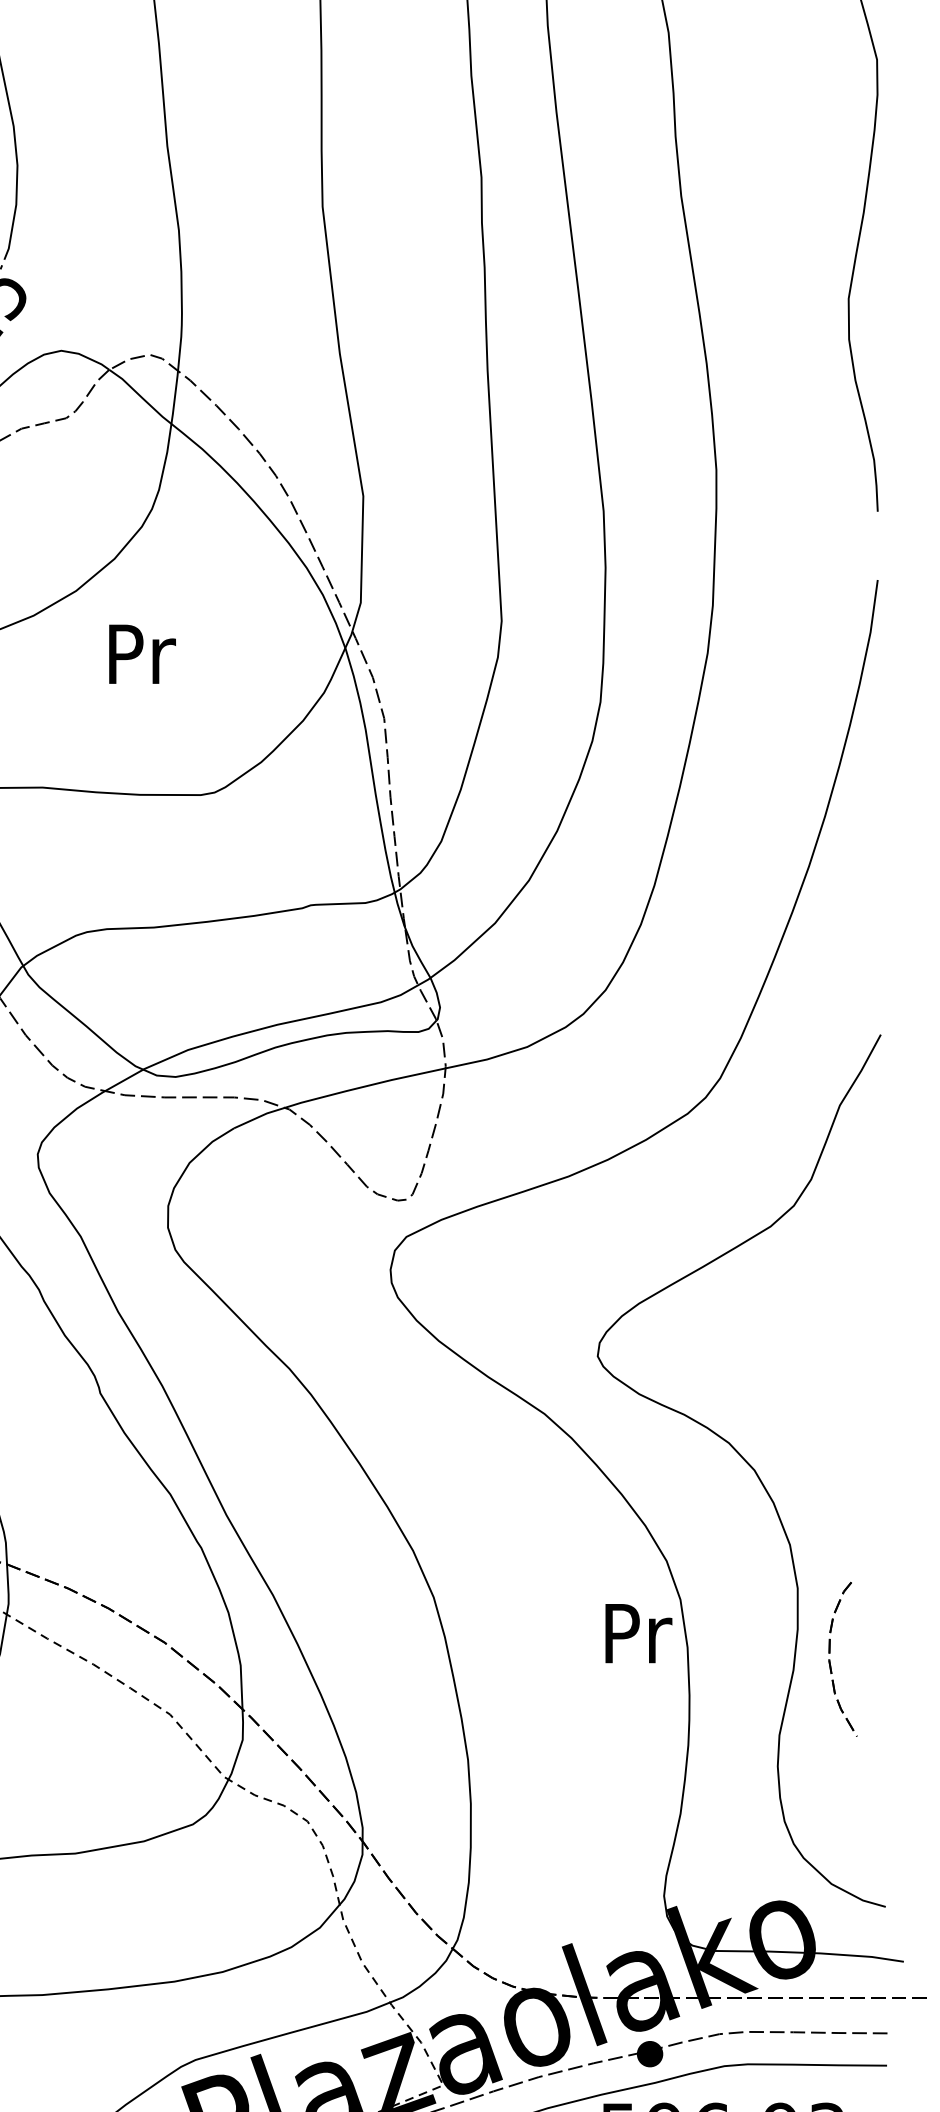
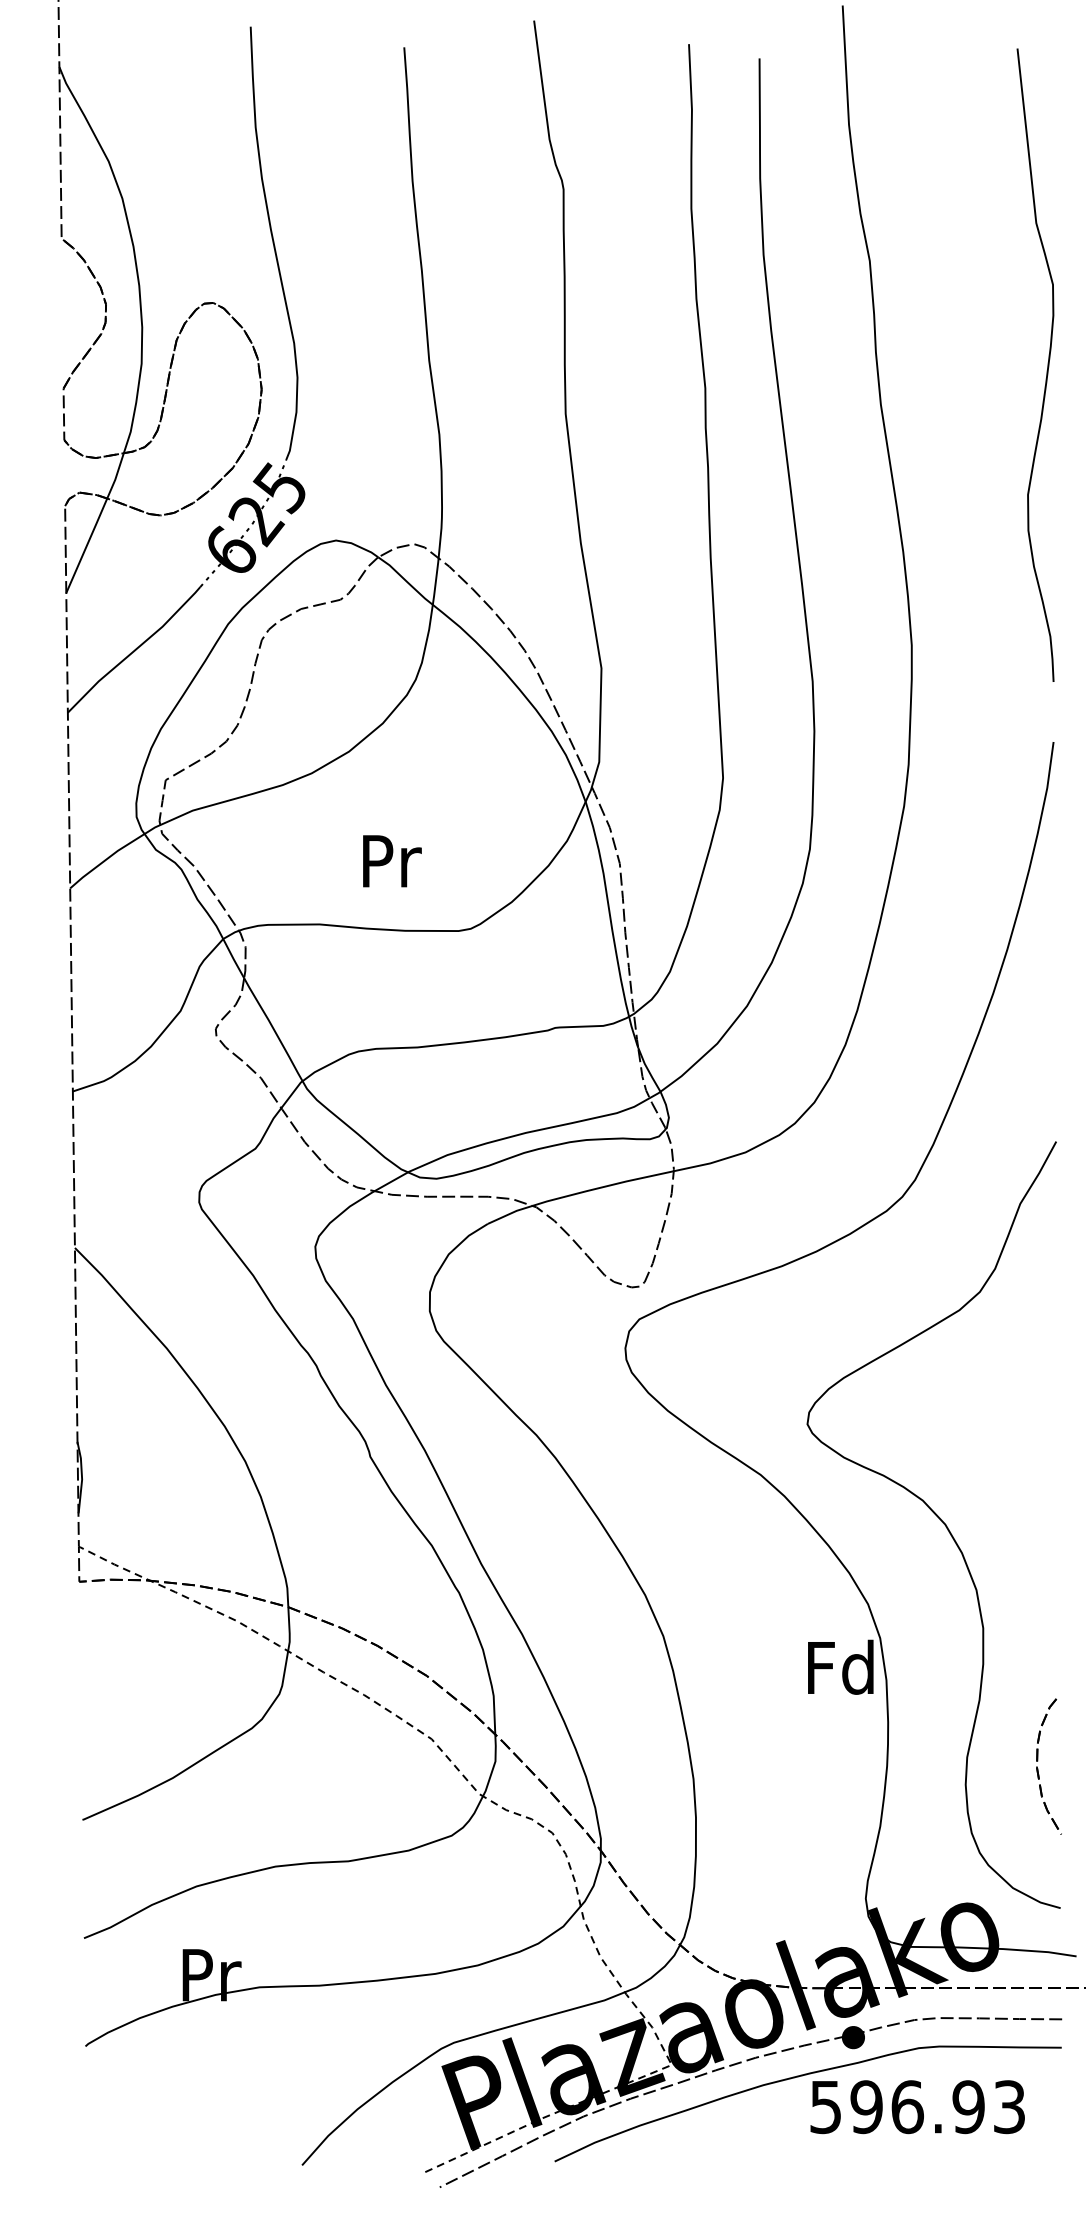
text: (142, 654) -> (392, 861), moved
text: (635, 1631) -> (840, 1666), Pr -> Fd
part: (831, 1661) -> (1038, 1768), moved

